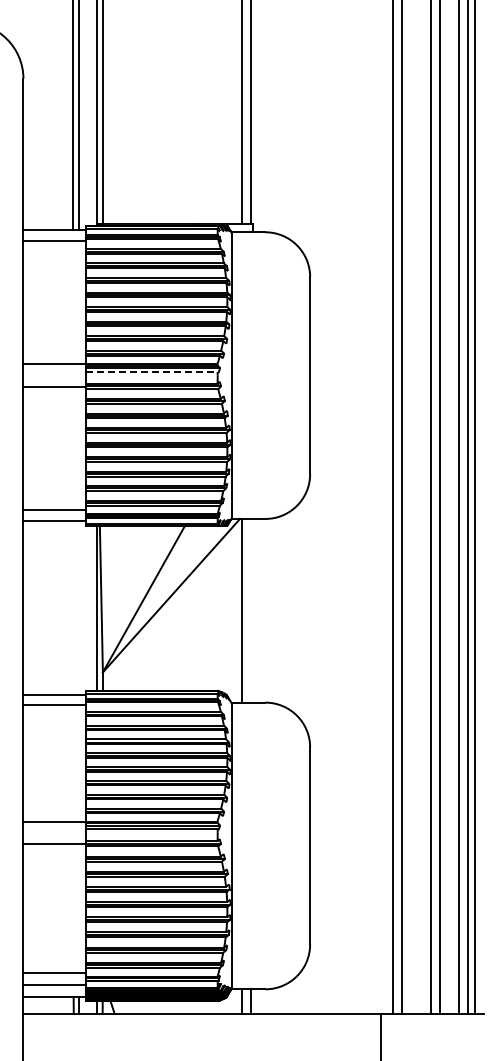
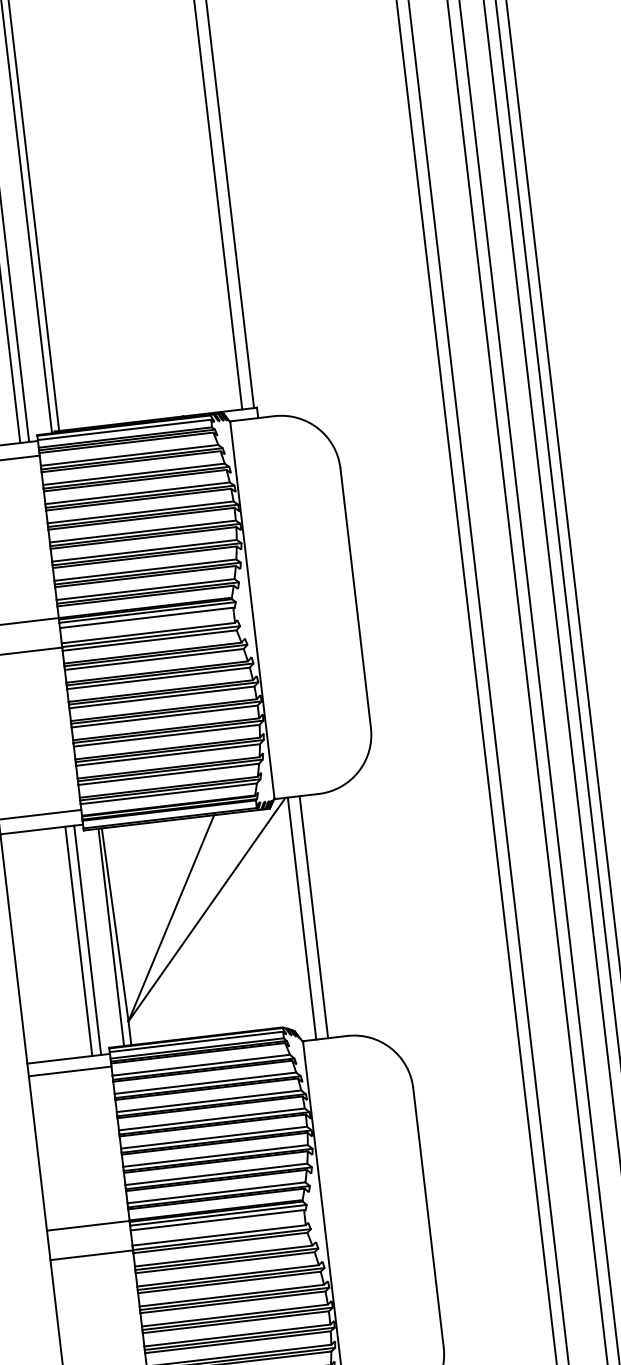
line: (151, 372) -> (146, 618), dashed -> solid
line: (72, 608) -> (78, 941), added
line: (79, 608) -> (87, 940), added
line: (250, 610) -> (313, 916), added

